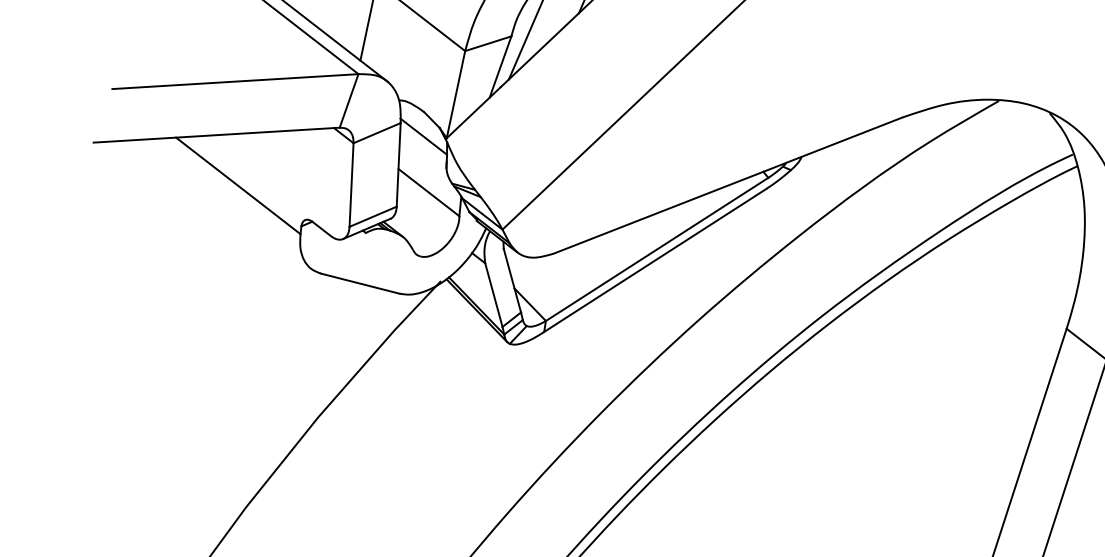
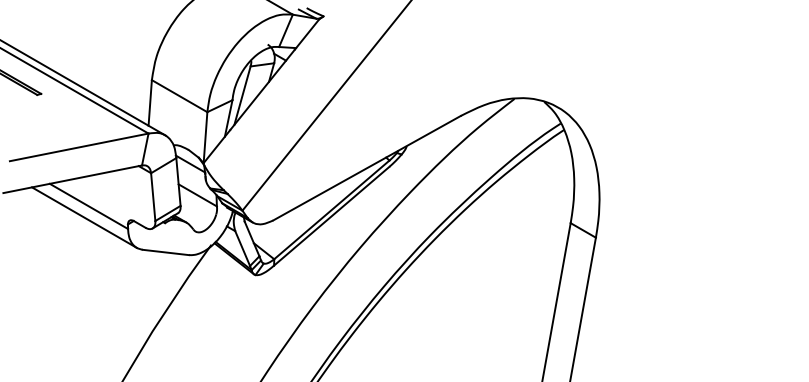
line: (227, 203) -> (84, 217), added

